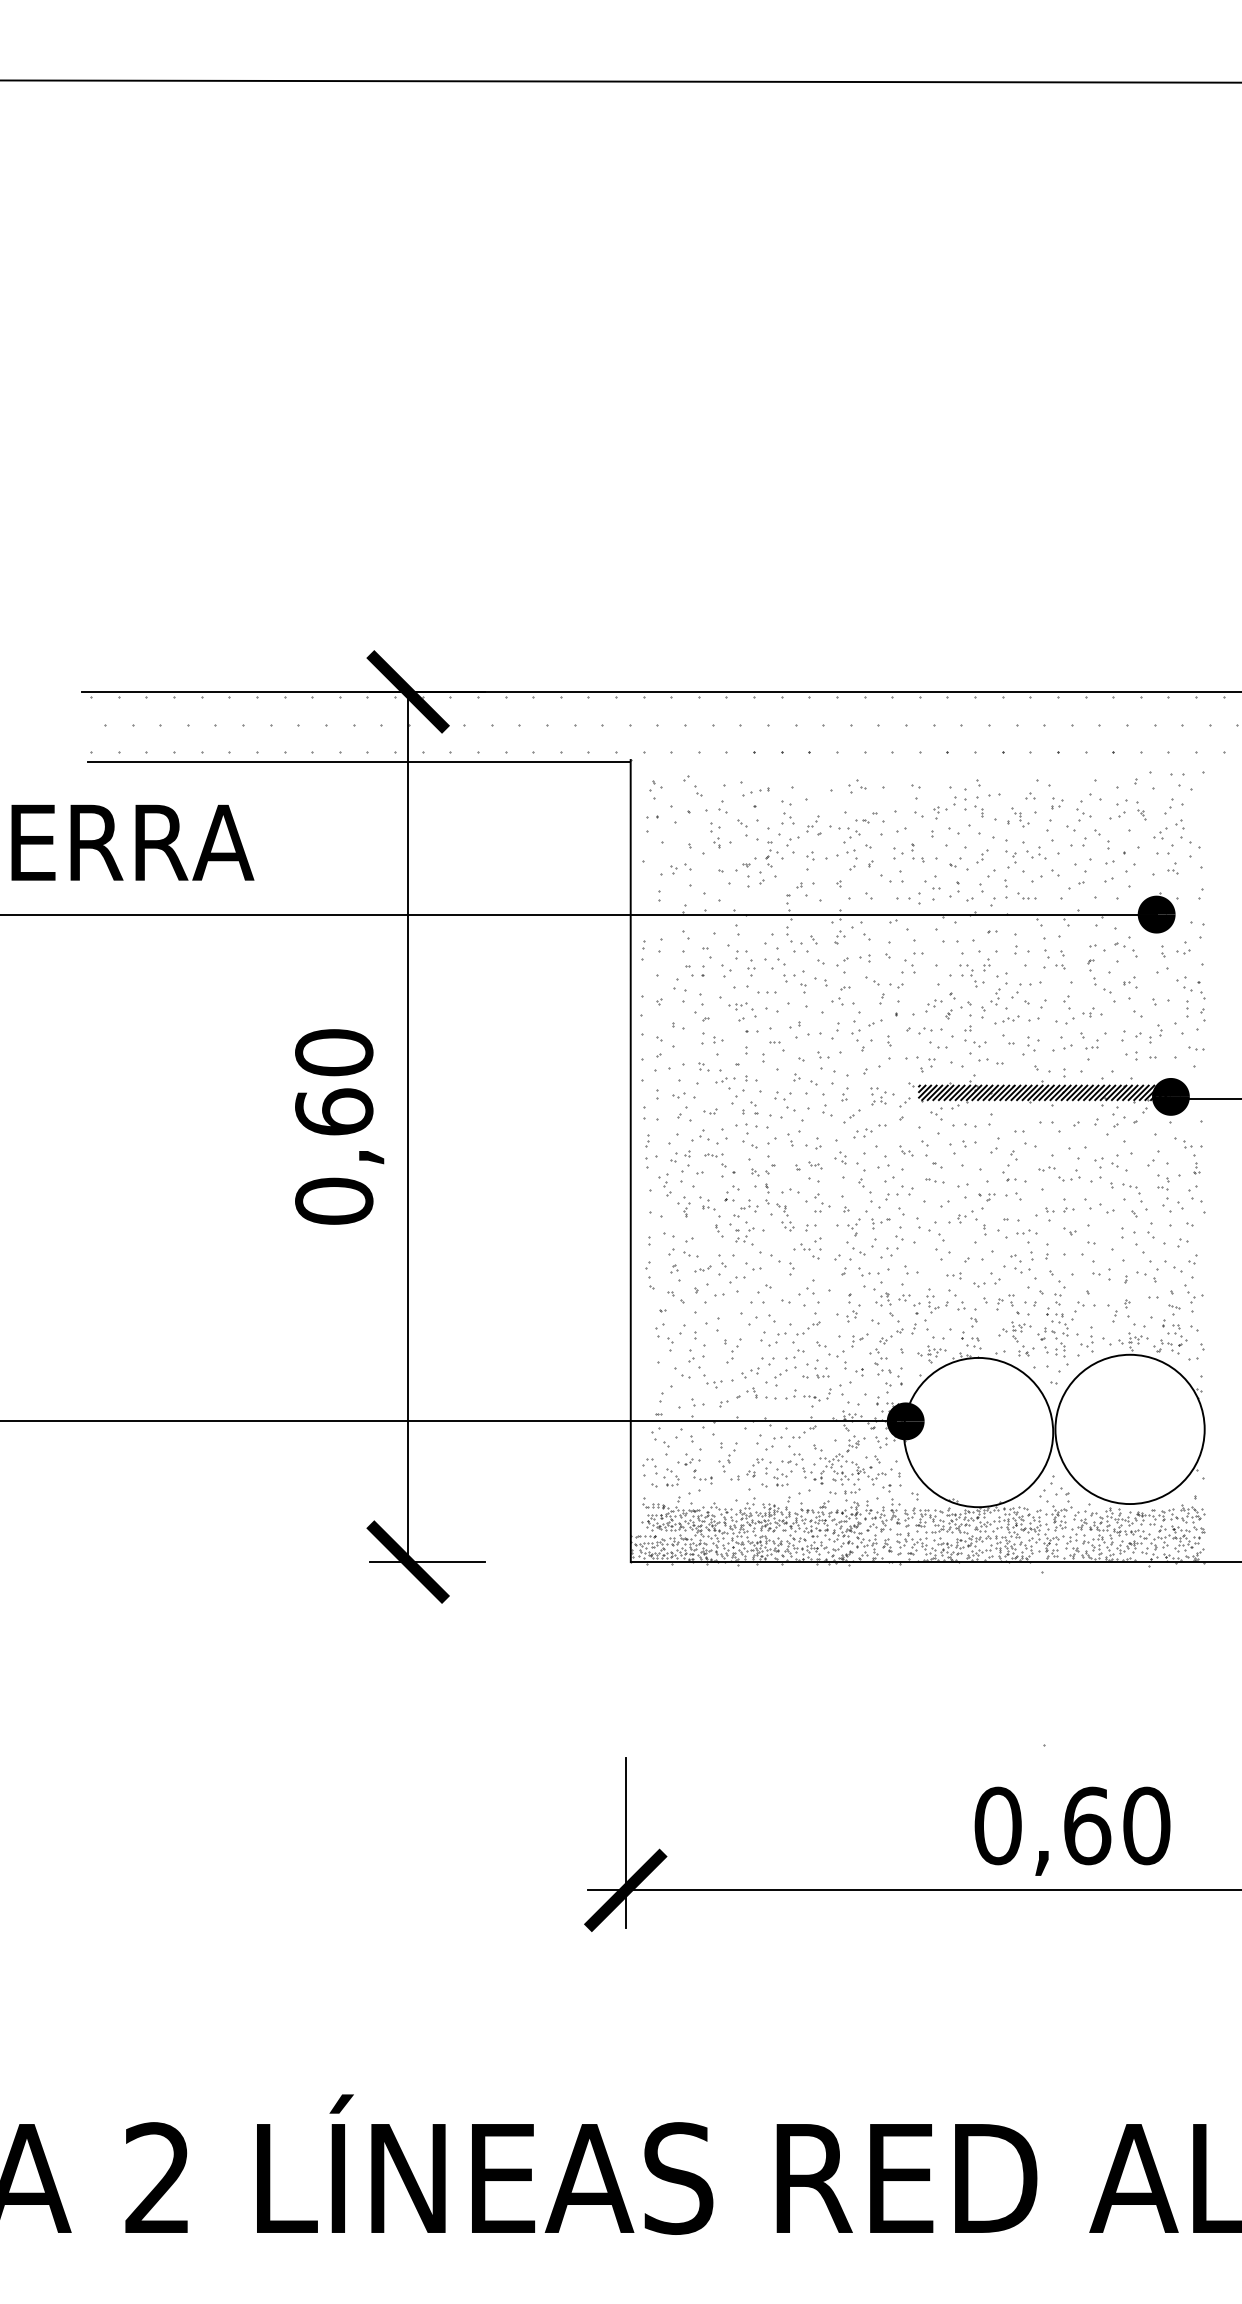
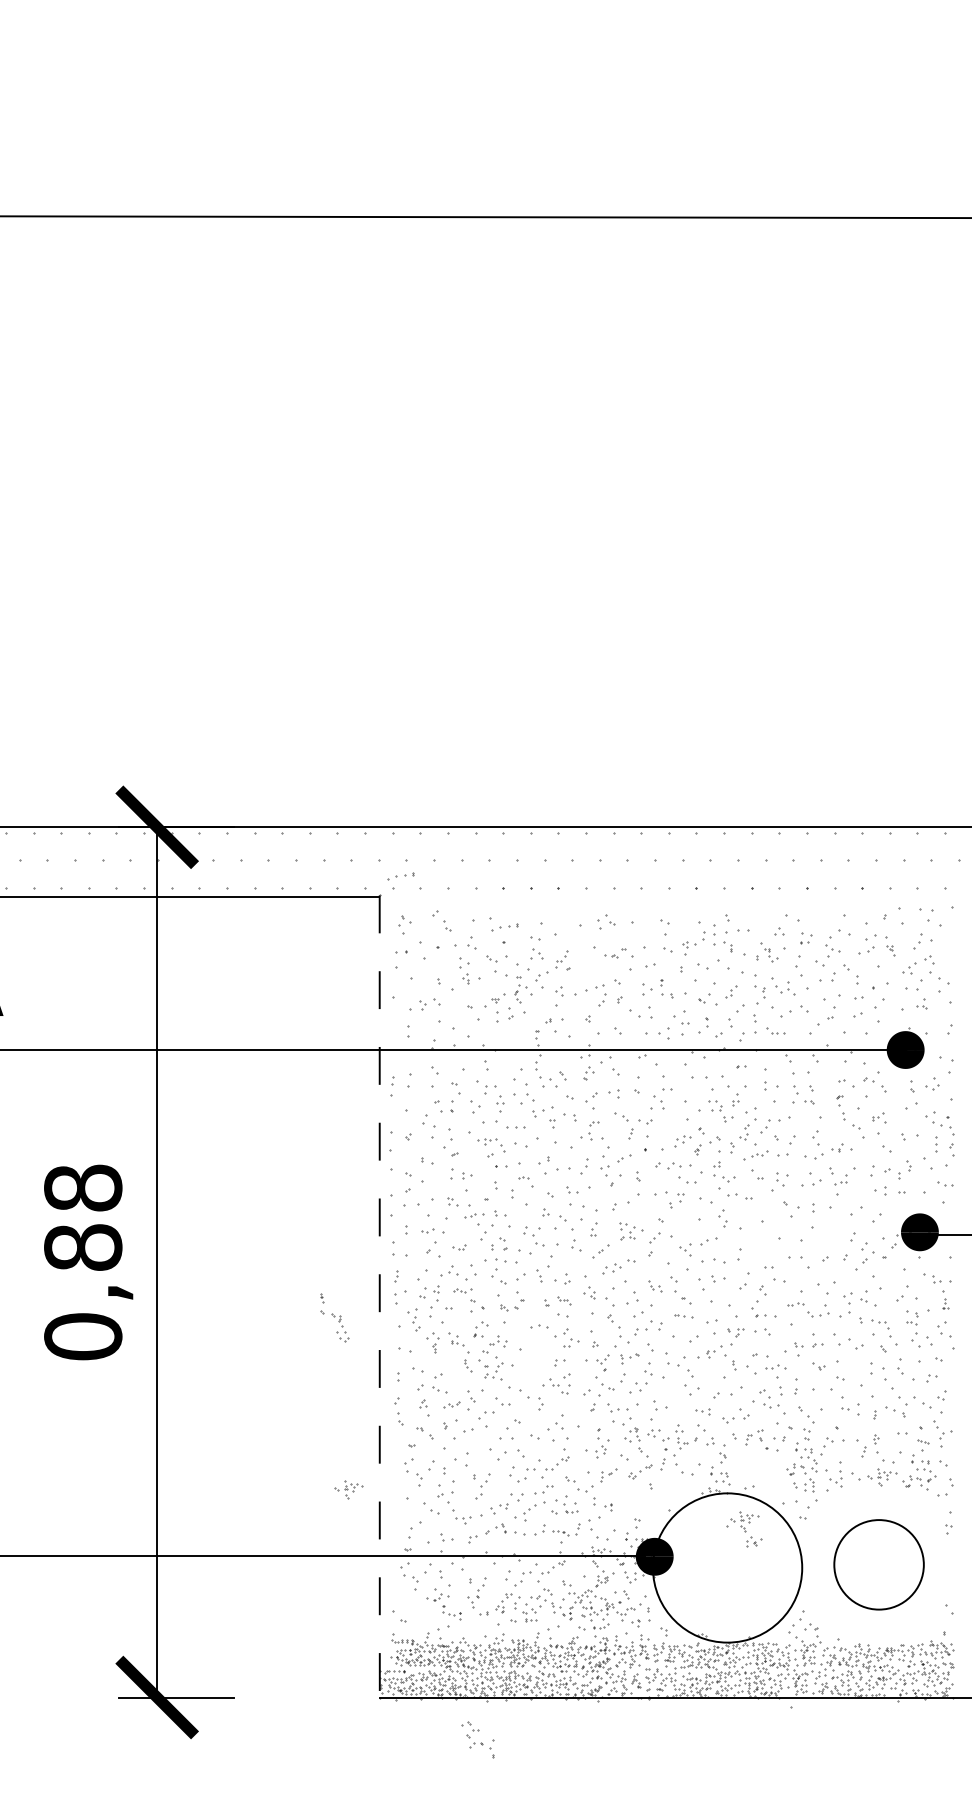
part: (651, 740) -> (400, 875), added
part: (844, 834) -> (593, 969), removed
text: (334, 1082) -> (83, 1217), 0,60 -> 0,88
hatch: (1044, 1092) -> (793, 1227), removed
line: (630, 1161) -> (379, 1296), solid -> dashed
part: (779, 1207) -> (334, 1317), moved
part: (1016, 1338) -> (744, 1528), moved
part: (931, 1354) -> (348, 1489), moved
part: (885, 1366) -> (477, 1738), moved
circle: (1129, 1429) -> (878, 1564), size x0.6
part: (660, 1472) -> (409, 1607), removed

